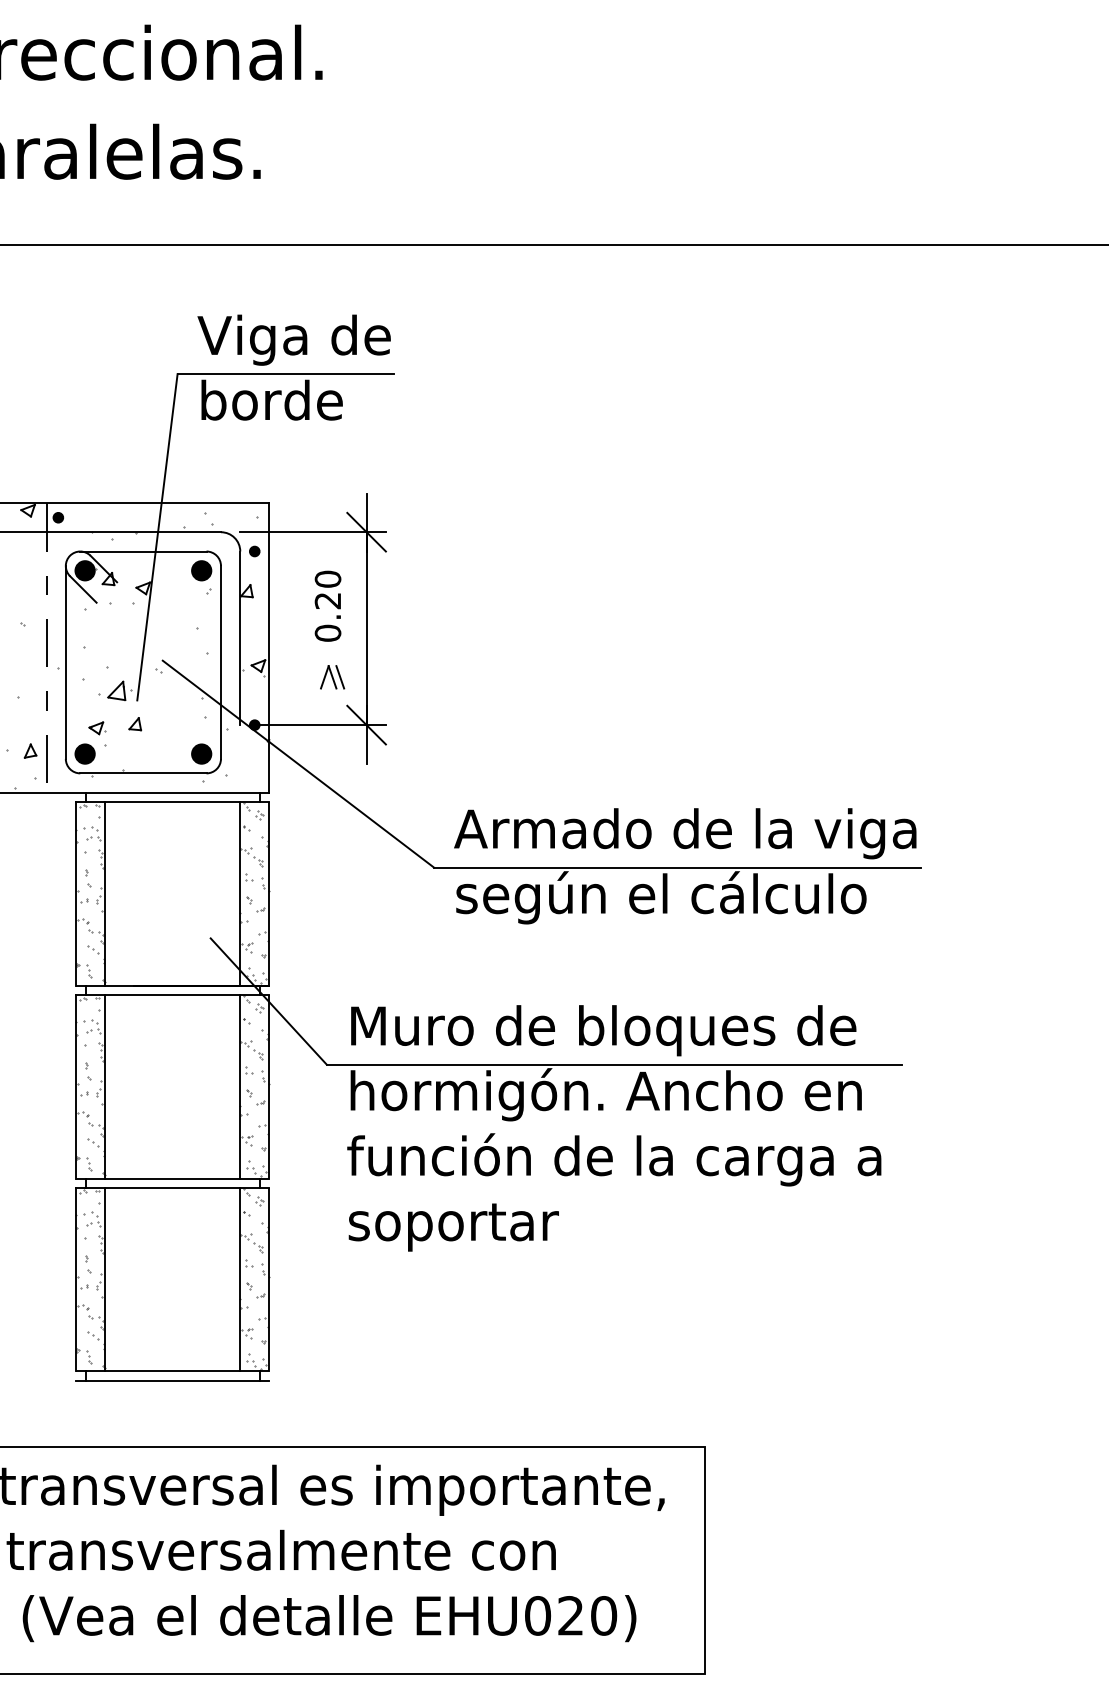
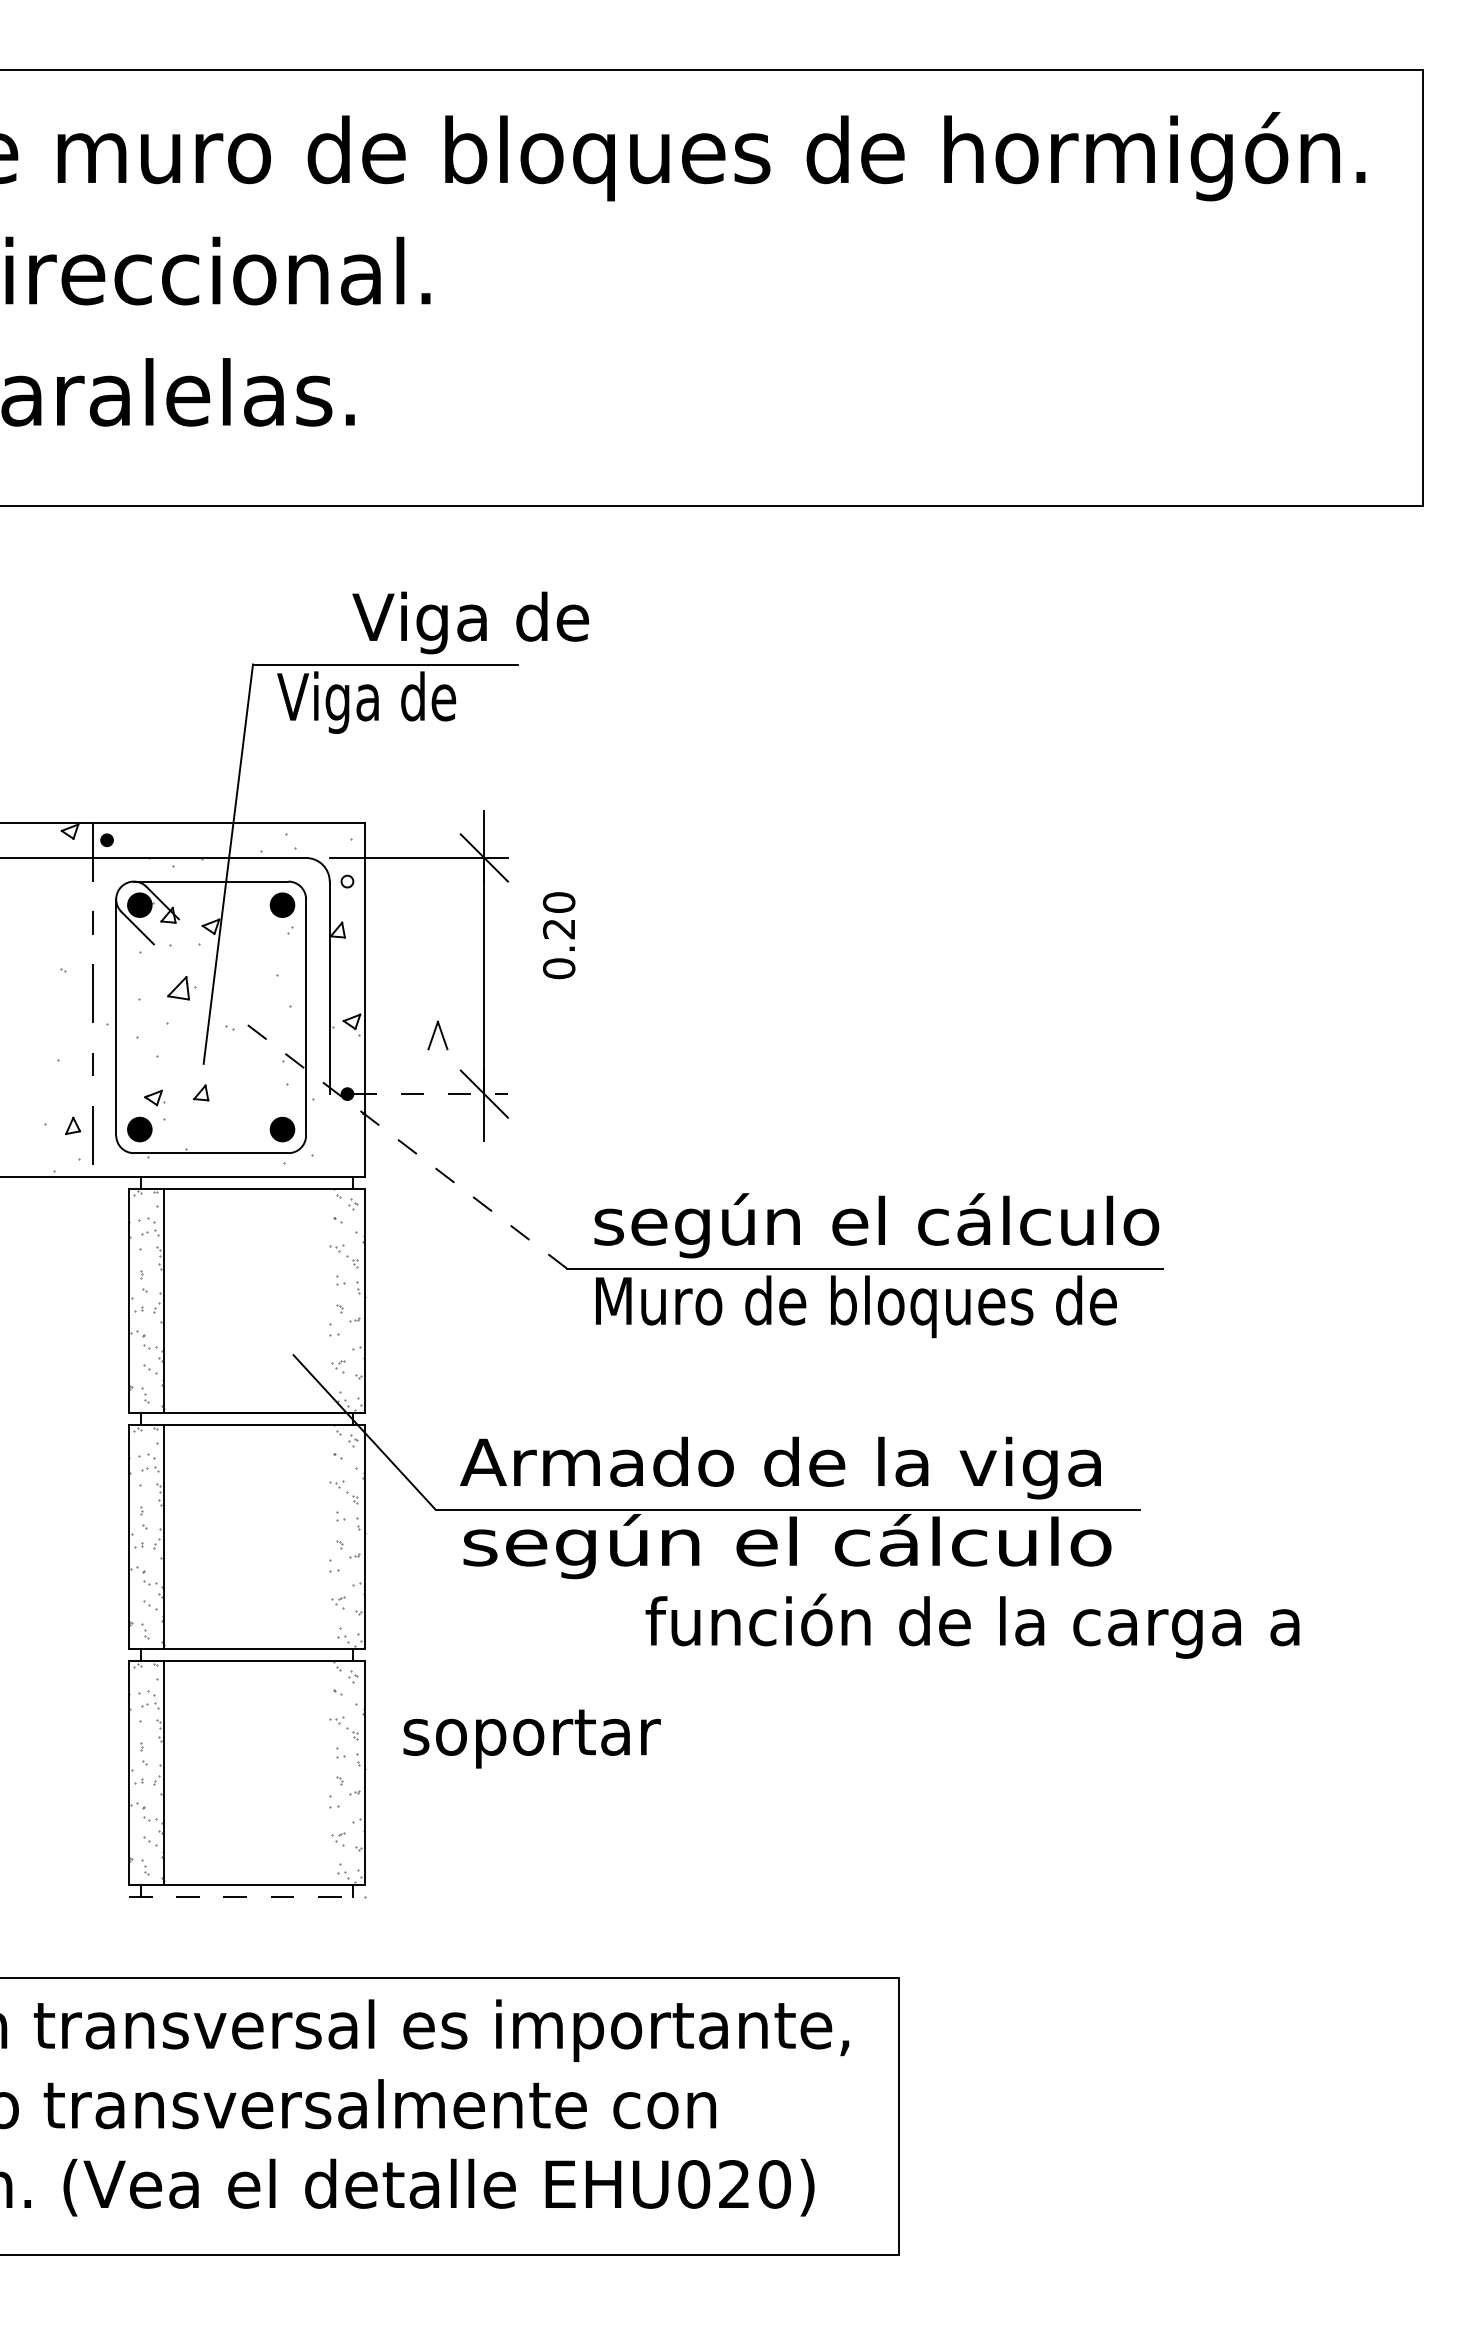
text: (294, 339) -> (470, 622), moved
text: (270, 405) -> (366, 702), borde -> Viga de
fill: (254, 551) -> (347, 881), removed
text: (328, 606) -> (559, 935), moved
line: (339, 677) -> (451, 1035), removed
part: (119, 691) -> (181, 988), moved
line: (323, 725) -> (431, 1094), solid -> dashed
line: (298, 763) -> (400, 1141), solid -> dashed
text: (686, 832) -> (875, 1225), Armado de la viga -> según el cálculo
line: (240, 893) -> (329, 1300), removed
text: (669, 897) -> (855, 1305), según el cálculo -> Muro de bloques de
text: (608, 1030) -> (780, 1467), Muro de bloques de -> Armado de la viga
line: (240, 1086) -> (329, 1536), removed
text: (614, 1094) -> (787, 1546), hormigón. Ancho en -> según el cálculo
text: (614, 1159) -> (972, 1625), moved
text: (453, 1227) -> (531, 1738), moved
line: (240, 1279) -> (329, 1772), removed
line: (173, 1381) -> (247, 1897), solid -> dashed

